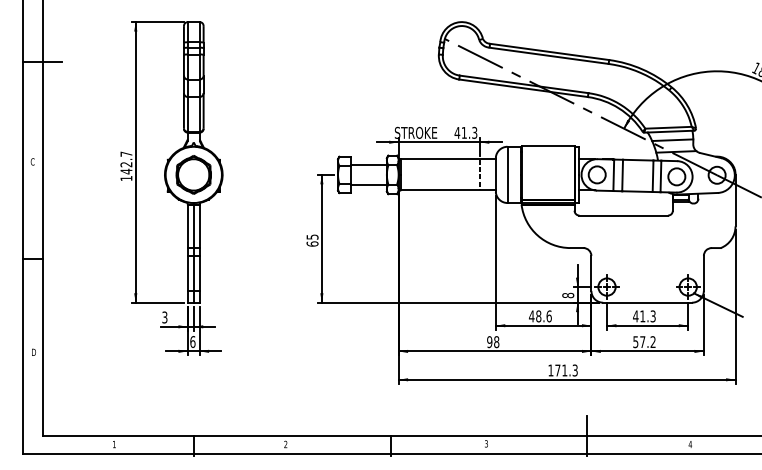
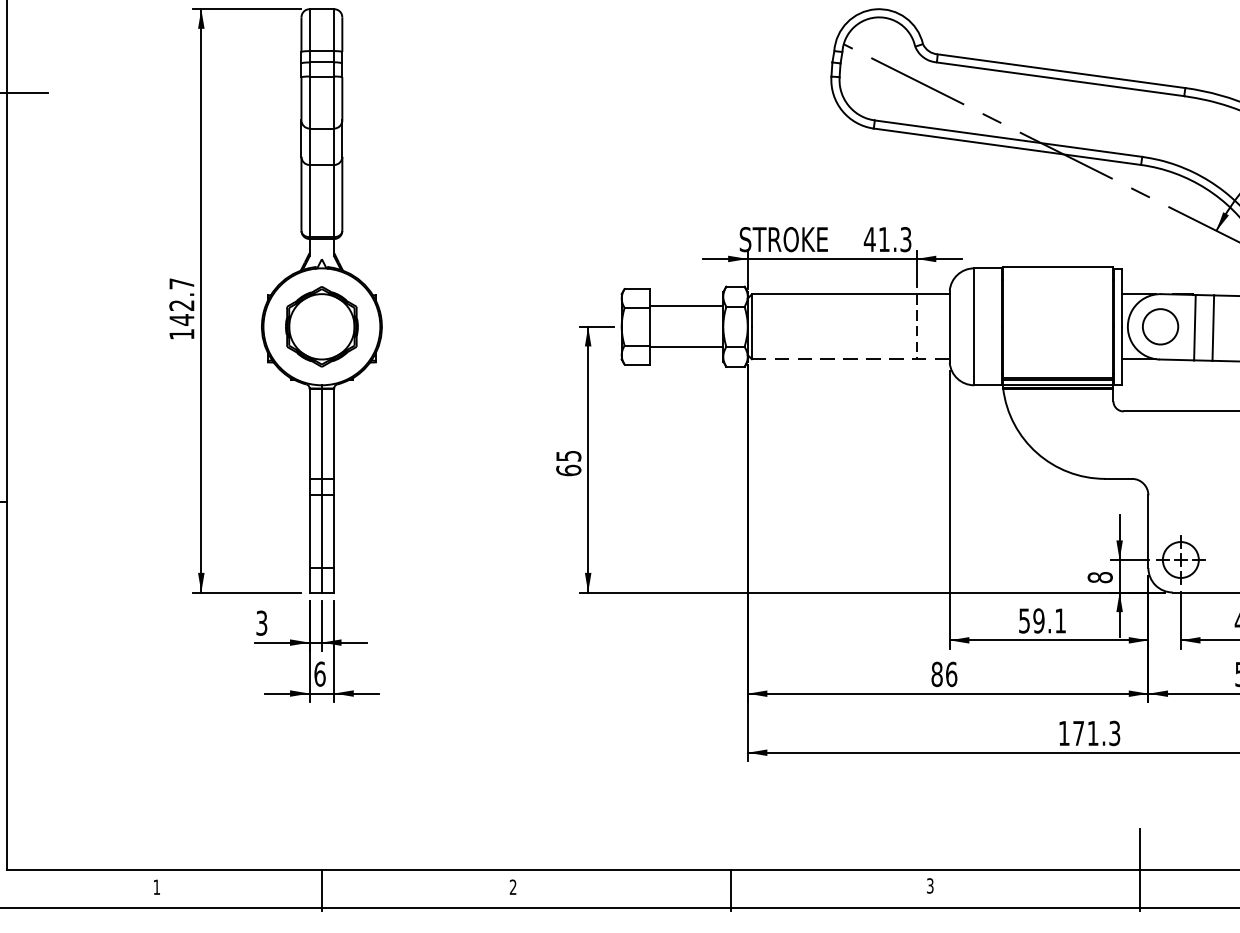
line: (448, 190) -> (851, 359), solid -> dashed
text: (539, 316) -> (1040, 621), 48.6 -> 59.1
text: (493, 342) -> (944, 675), 98 -> 86

